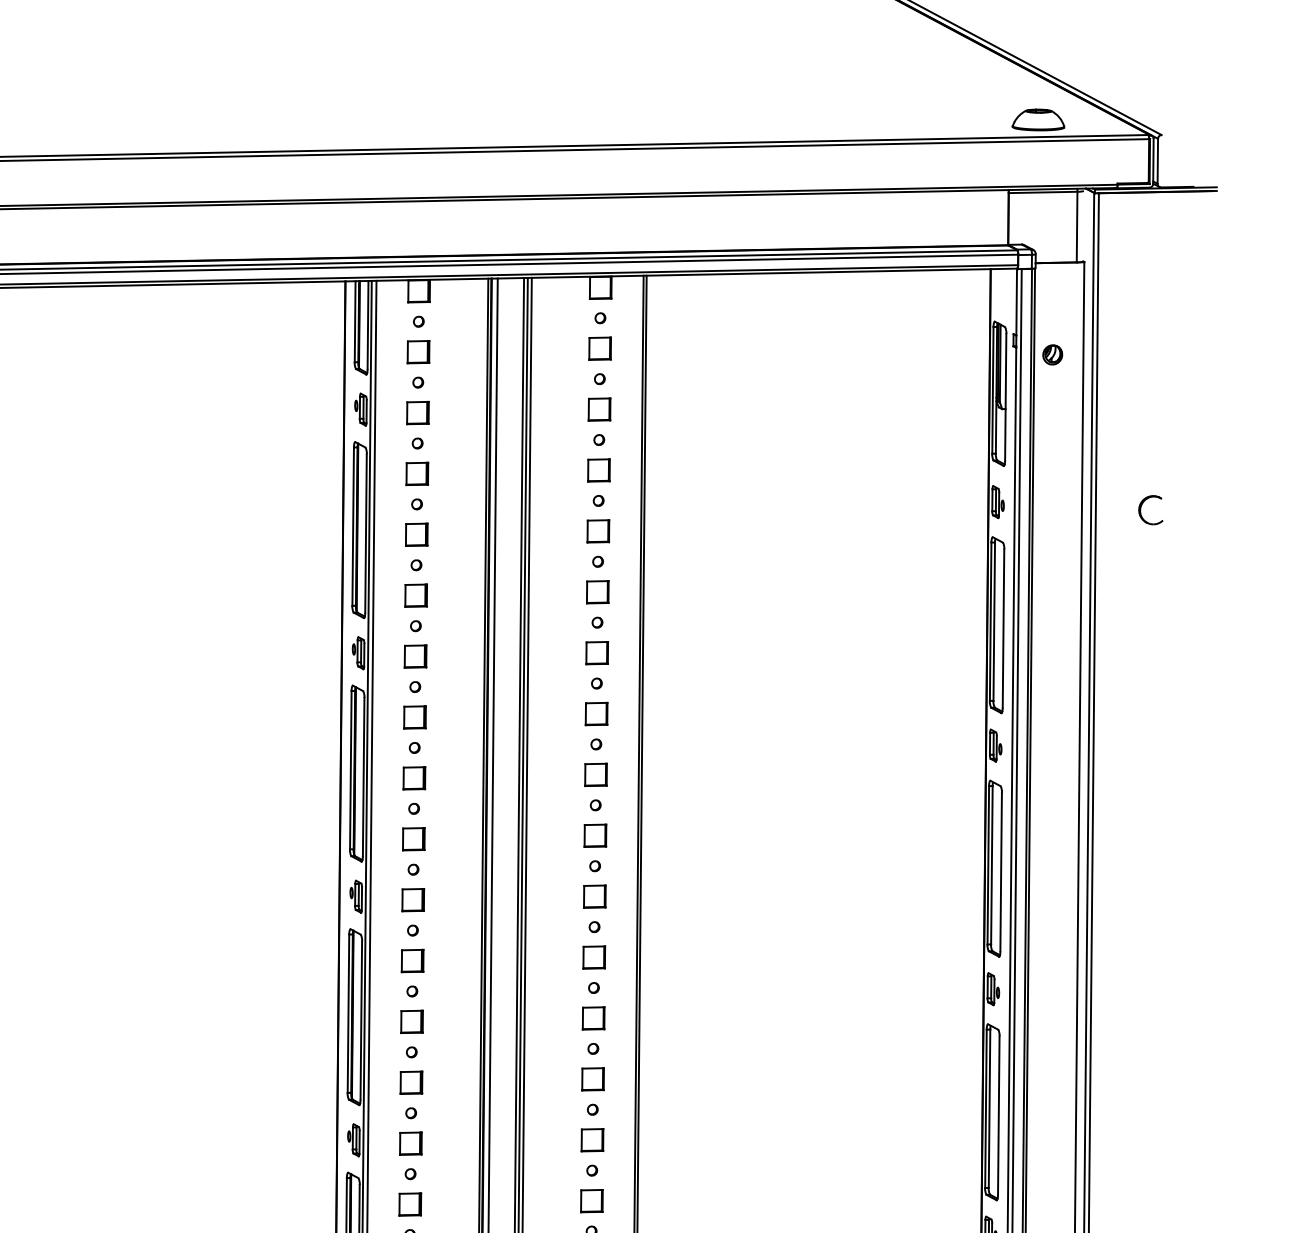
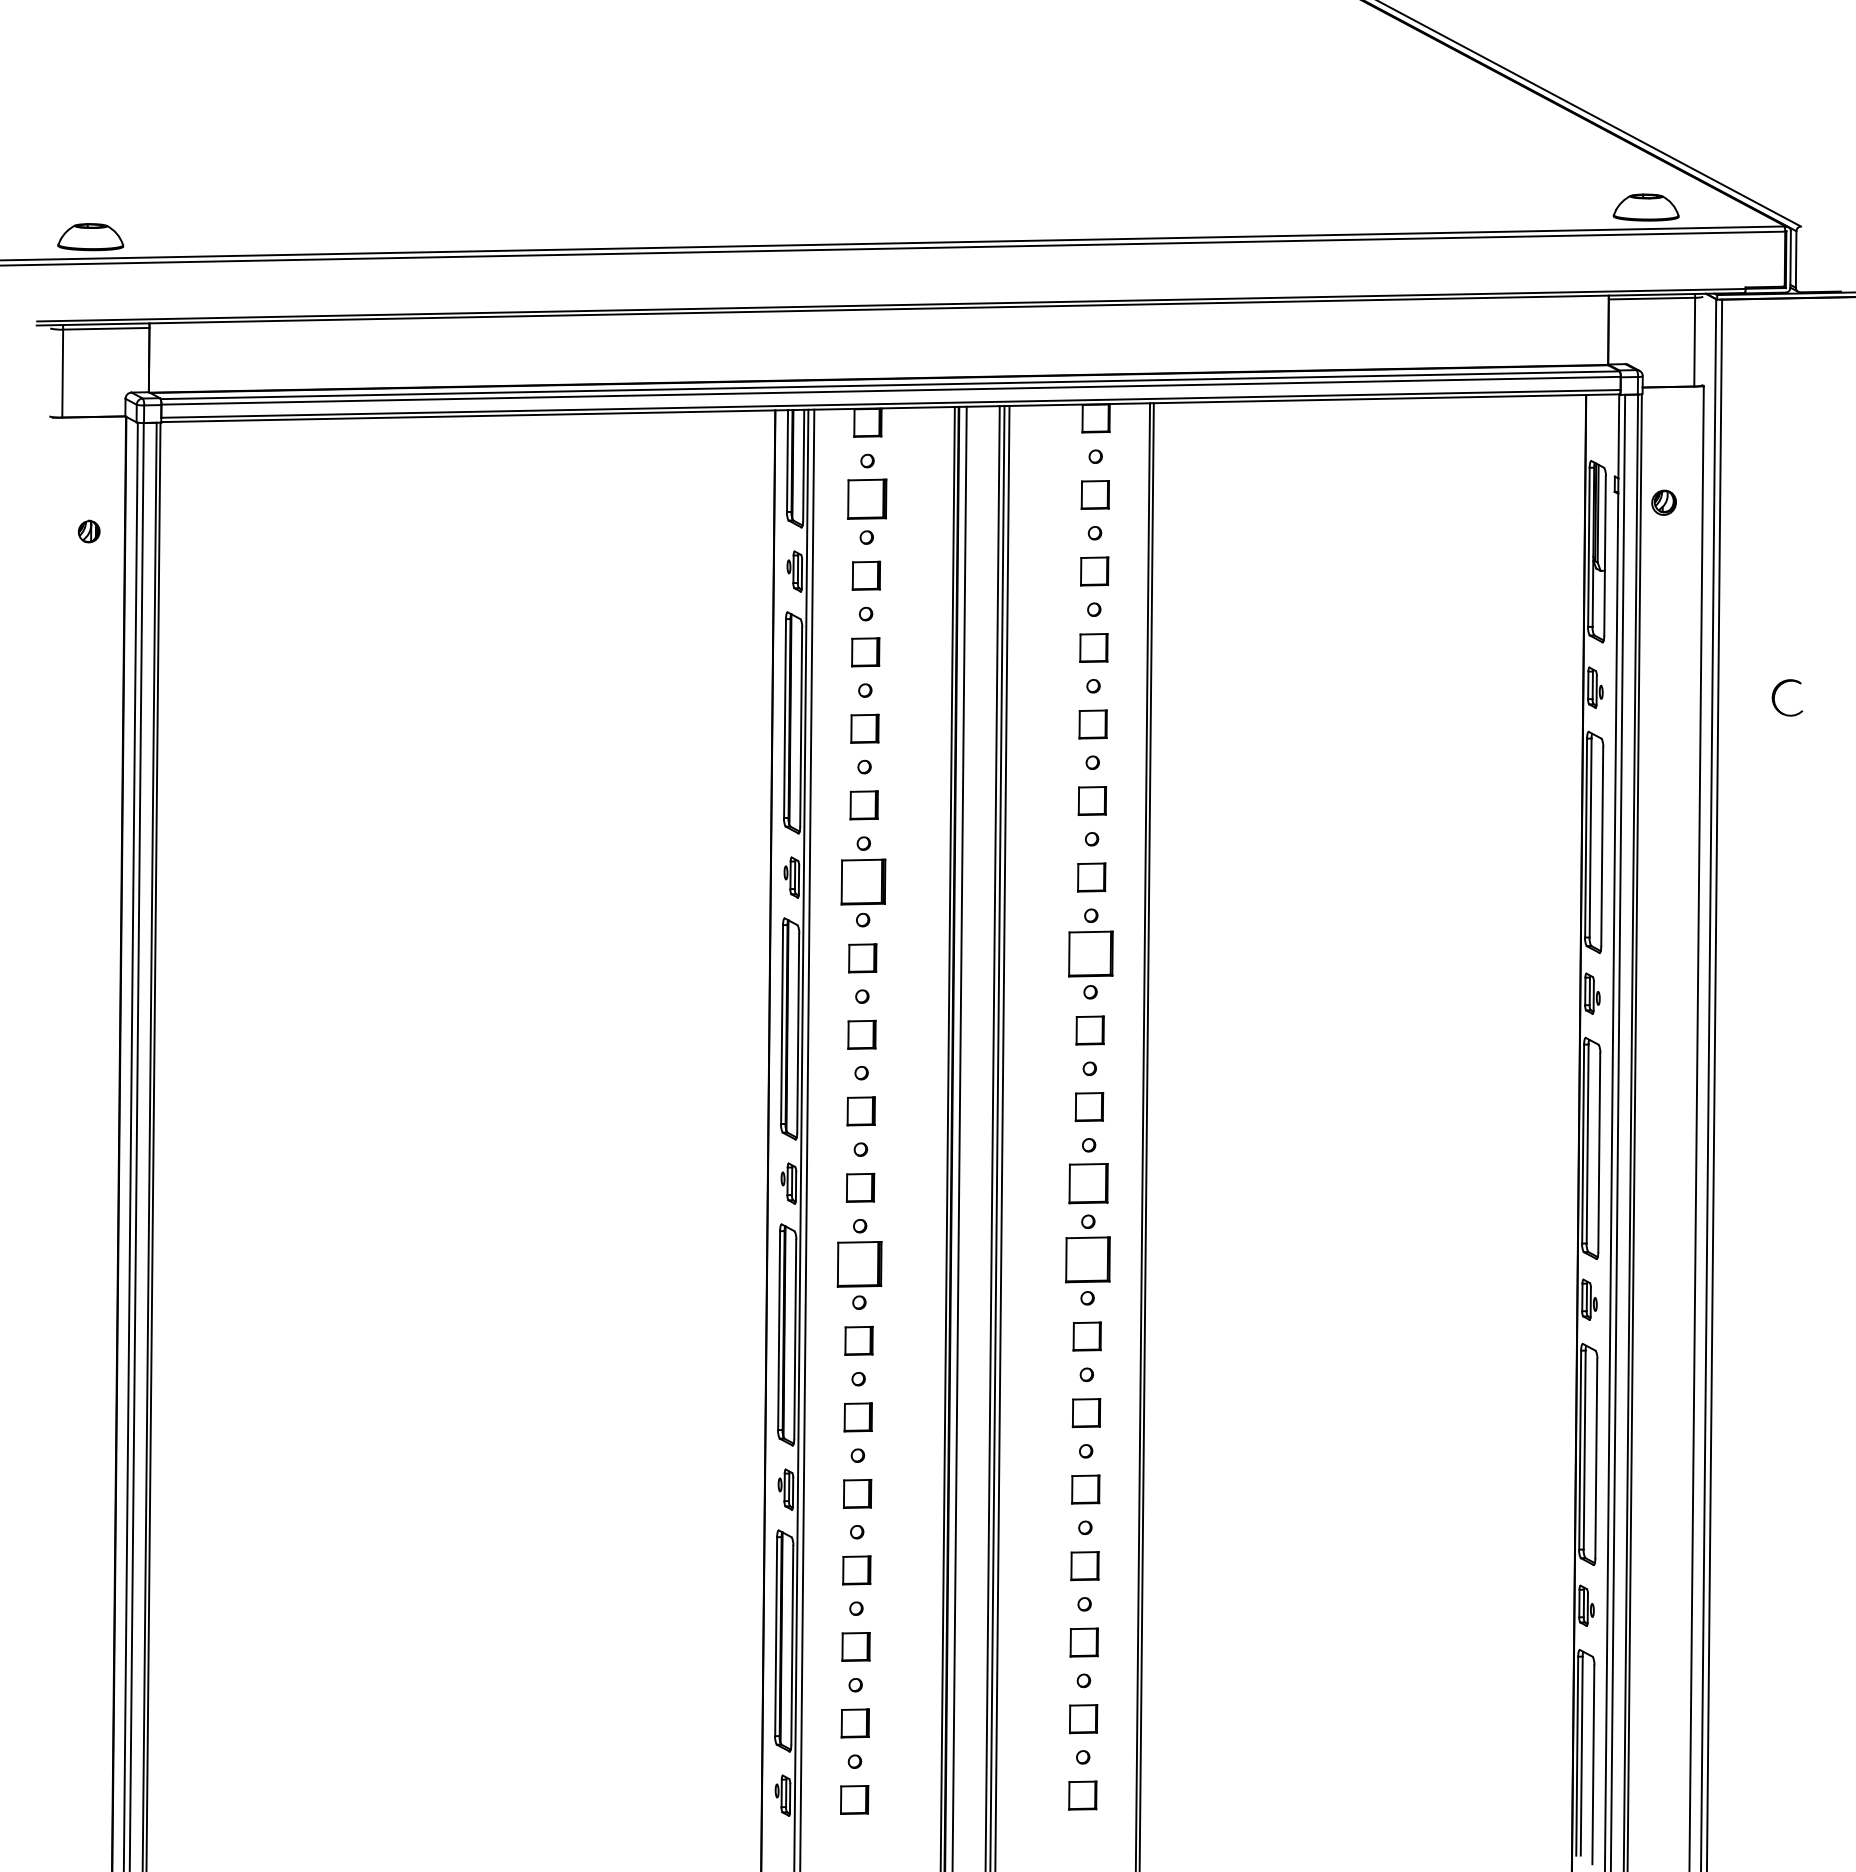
part: (418, 352) -> (866, 499), size x1.4
part: (415, 656) -> (863, 881), size x1.6
part: (596, 713) -> (1090, 953), size x1.6
part: (594, 896) -> (1088, 1183), size x1.4
part: (593, 957) -> (1087, 1260), size x1.6
part: (412, 961) -> (859, 1264), size x1.6

